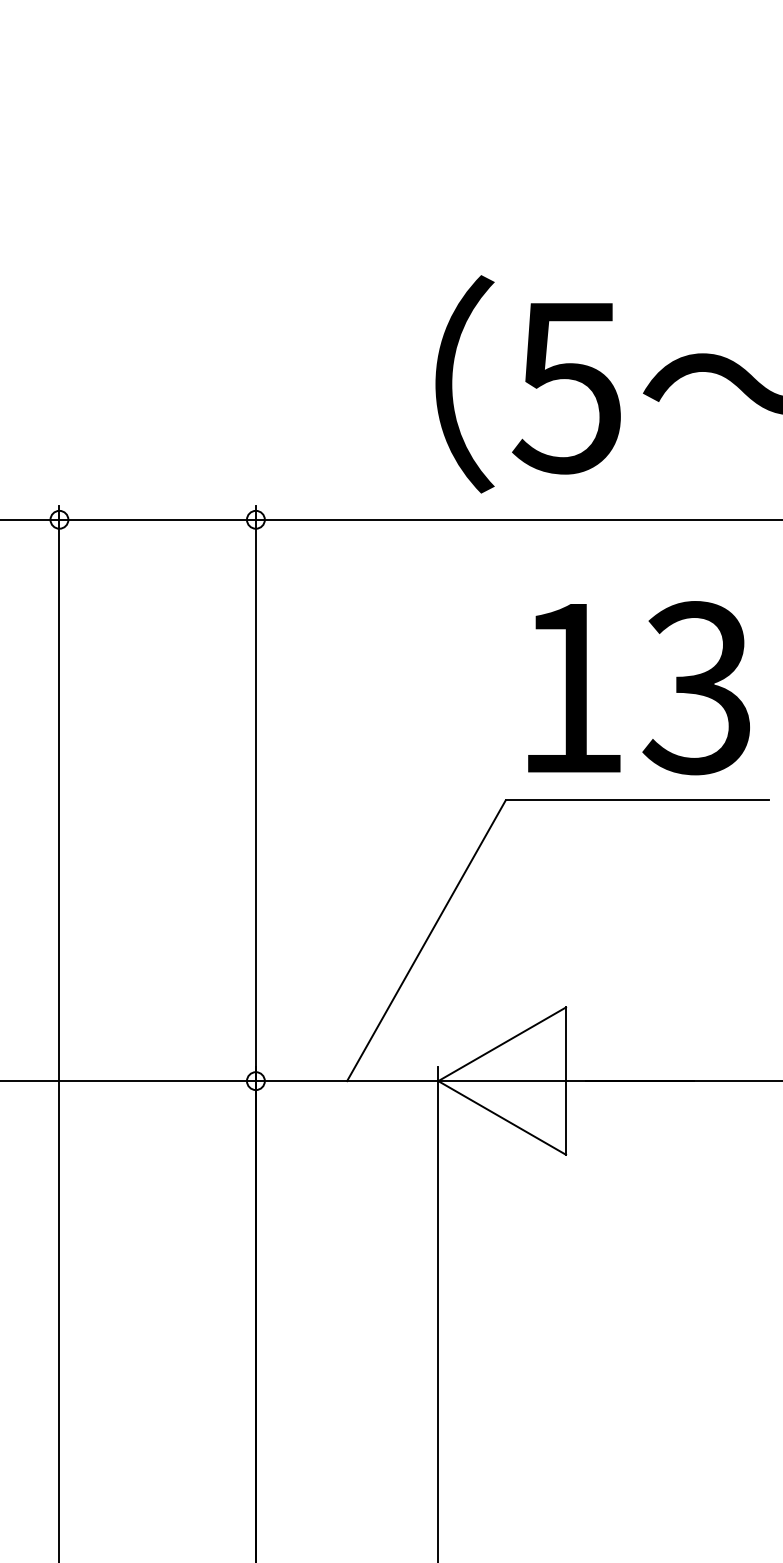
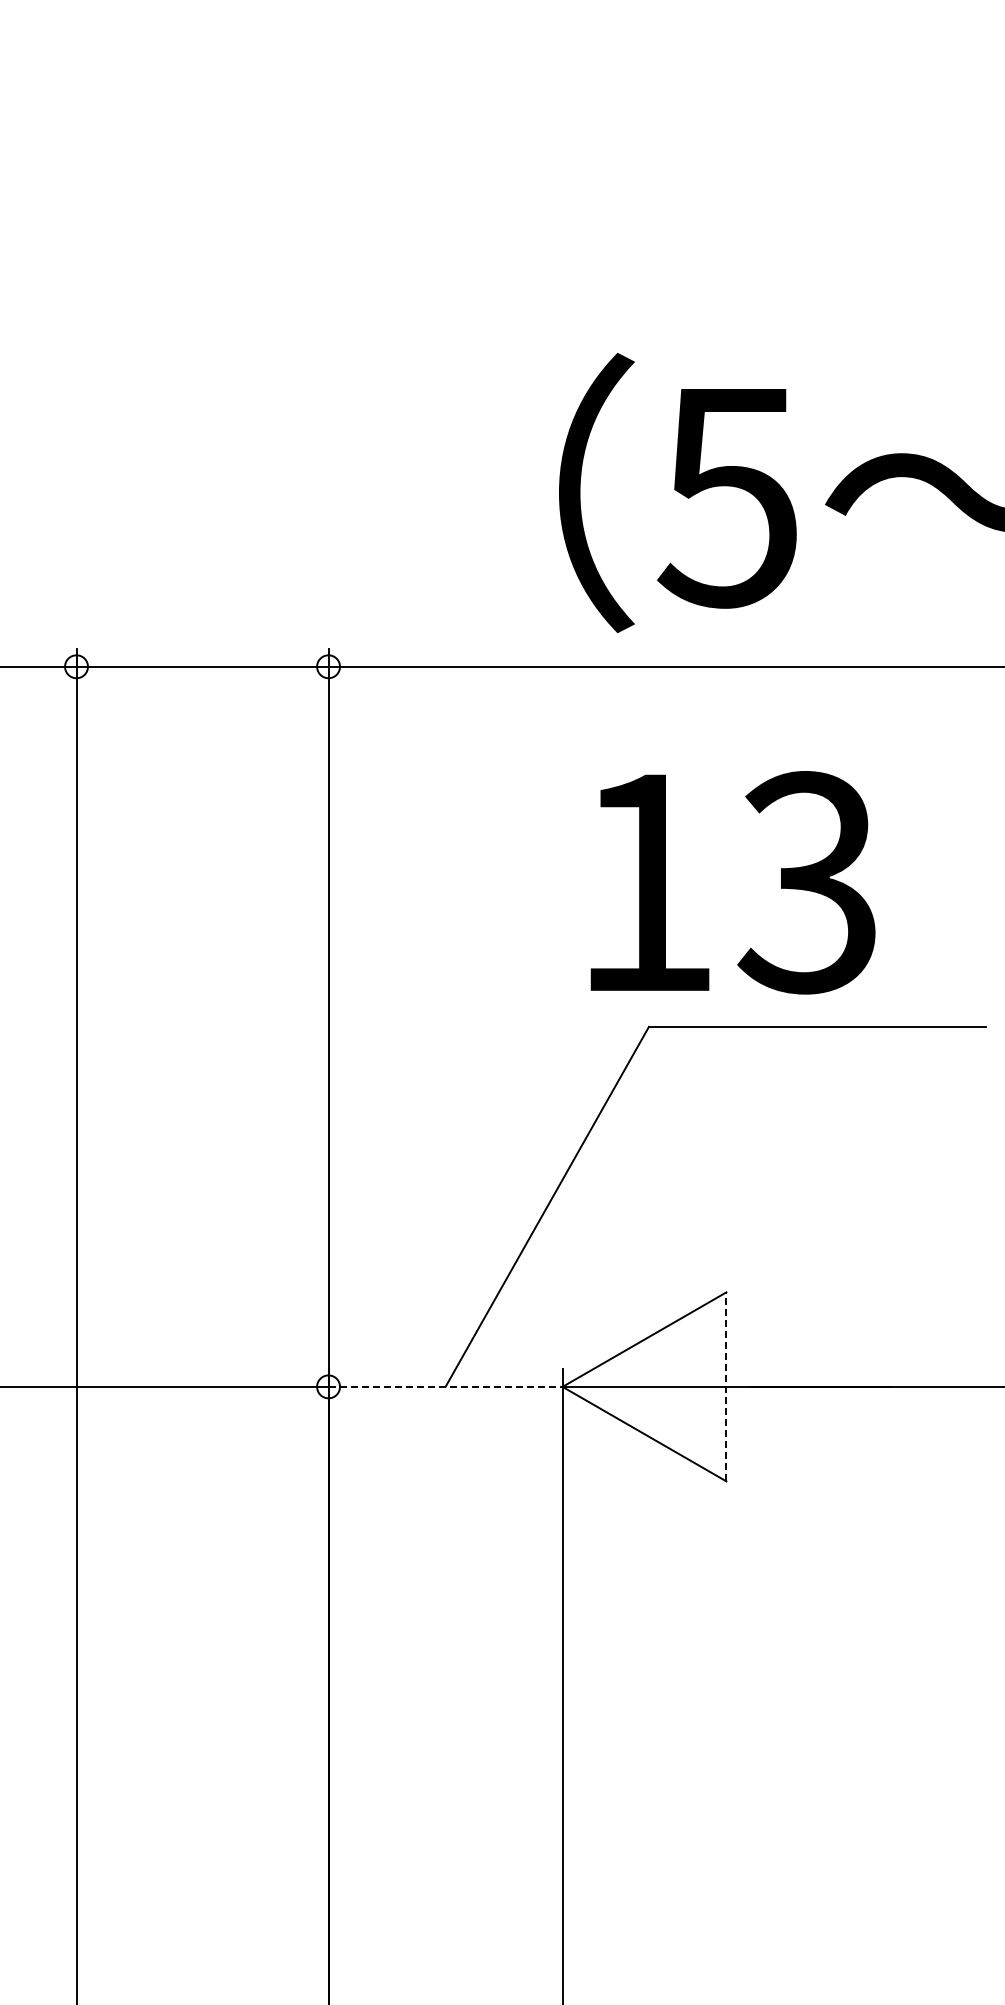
text: (638, 687) -> (732, 882), moved
line: (347, 1080) -> (446, 1386), solid -> dashed
line: (566, 1080) -> (726, 1386), solid -> dashed

